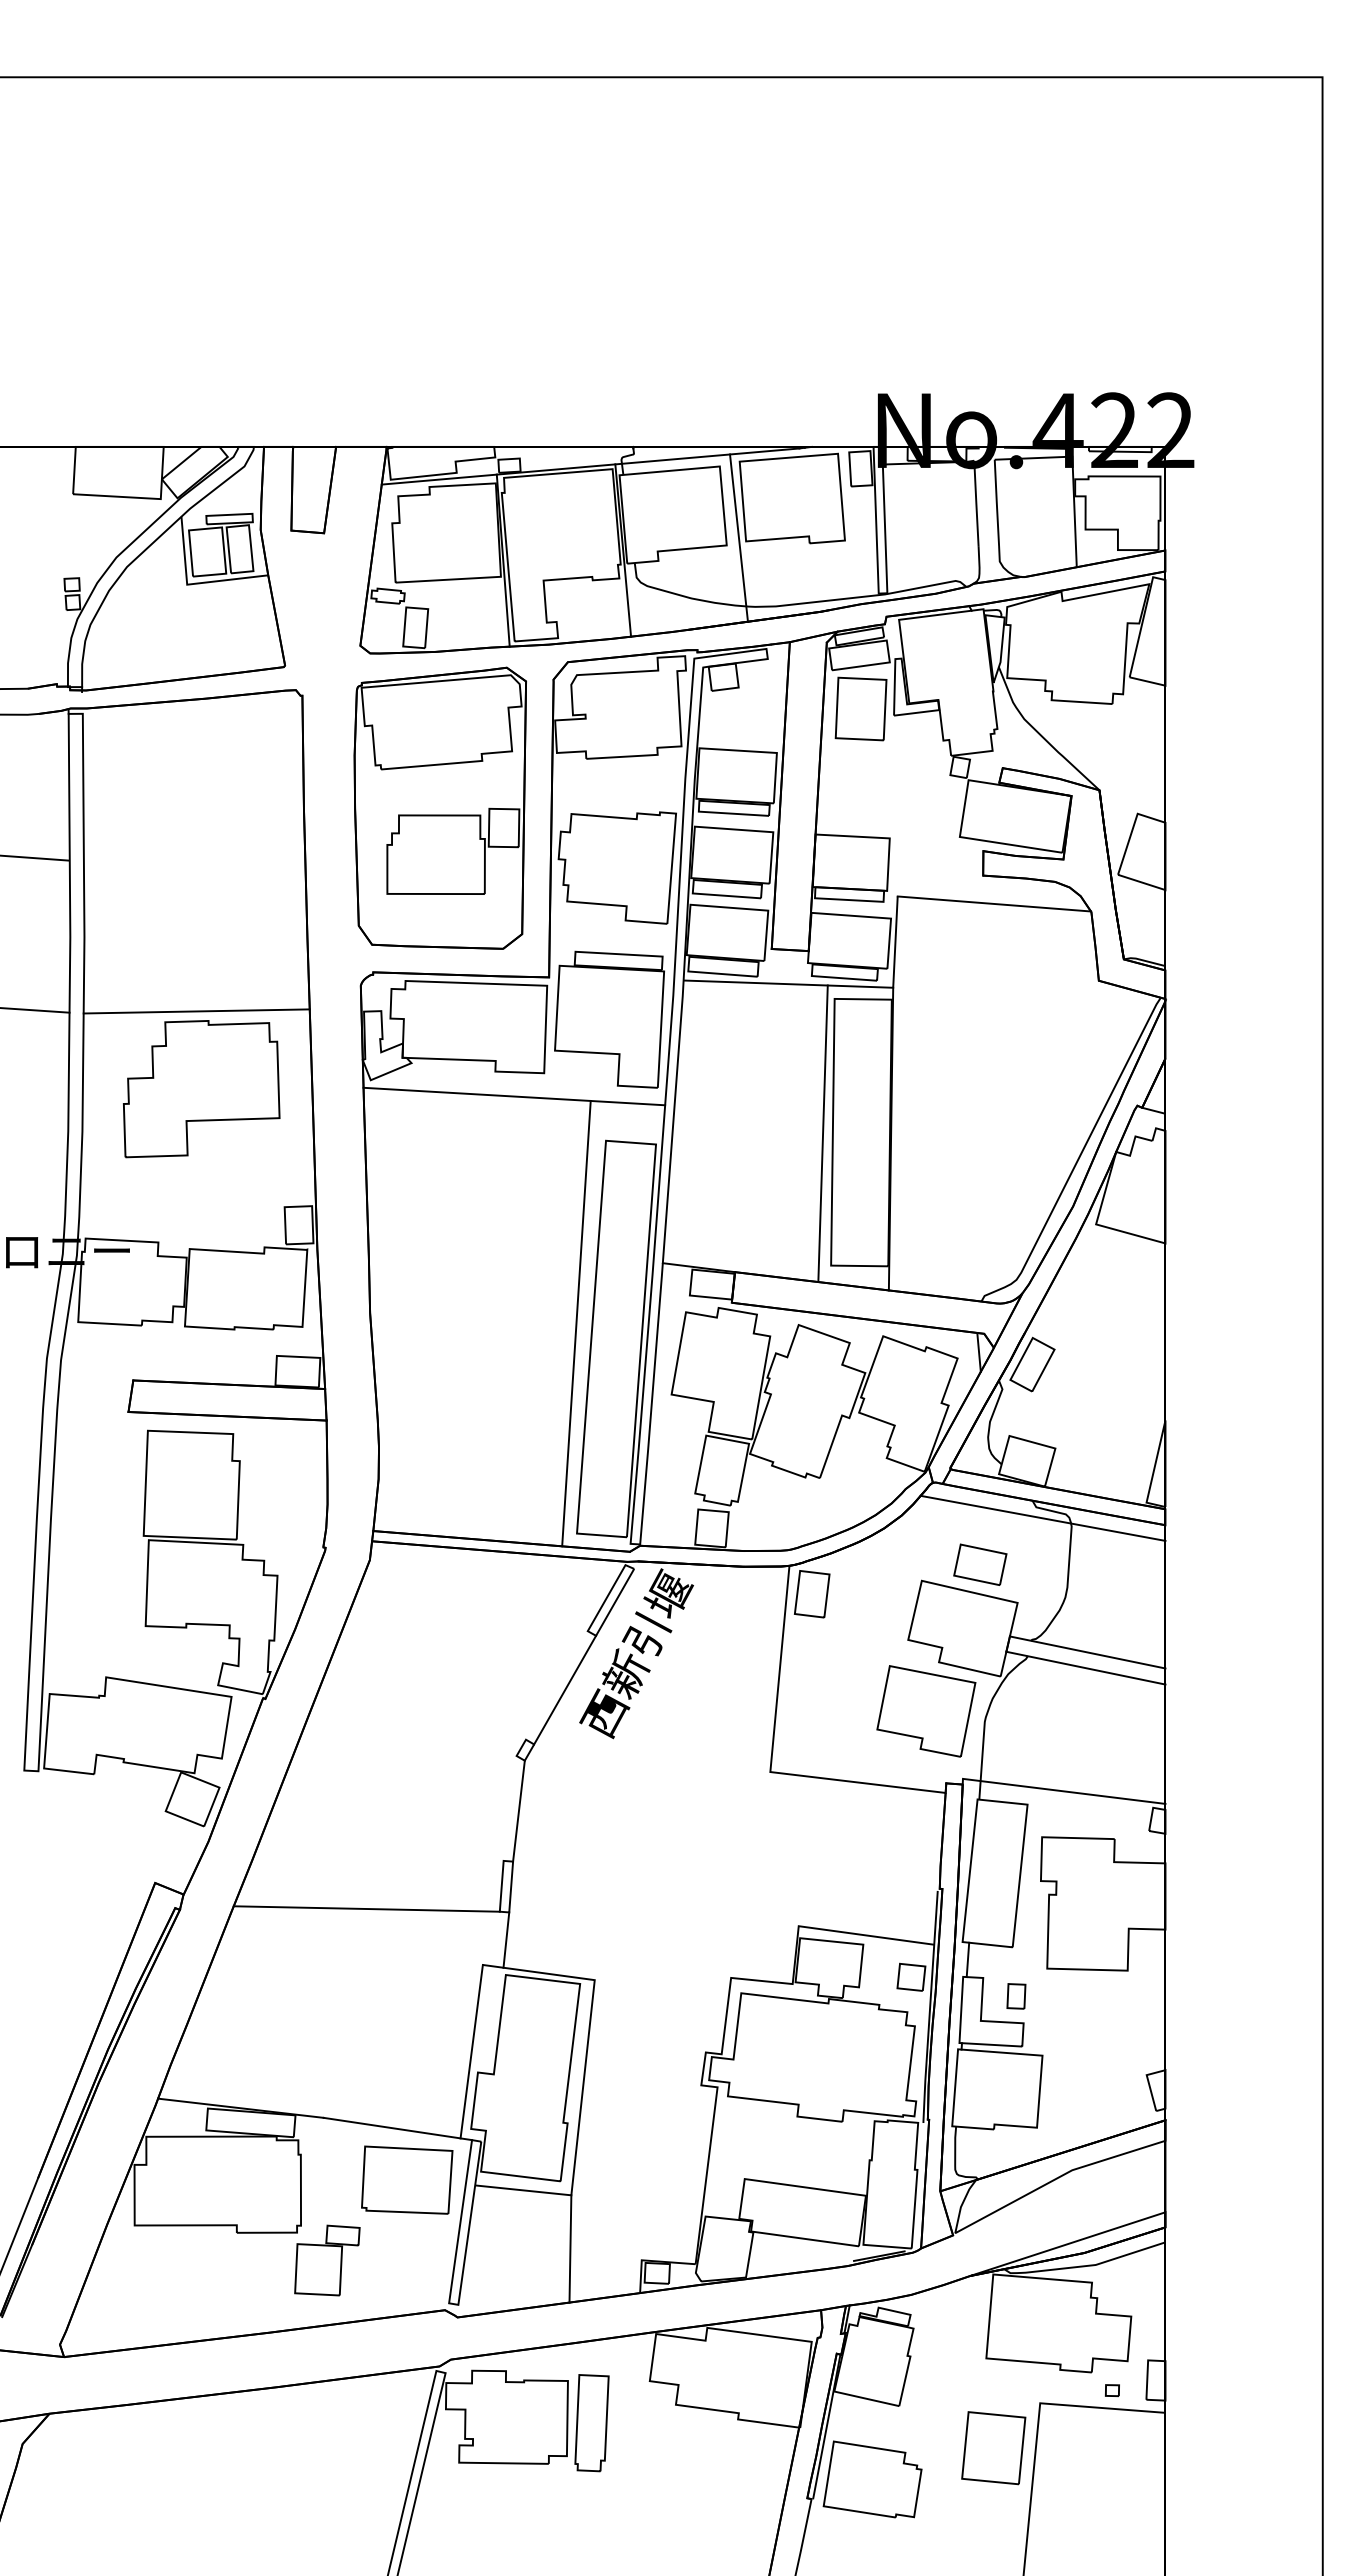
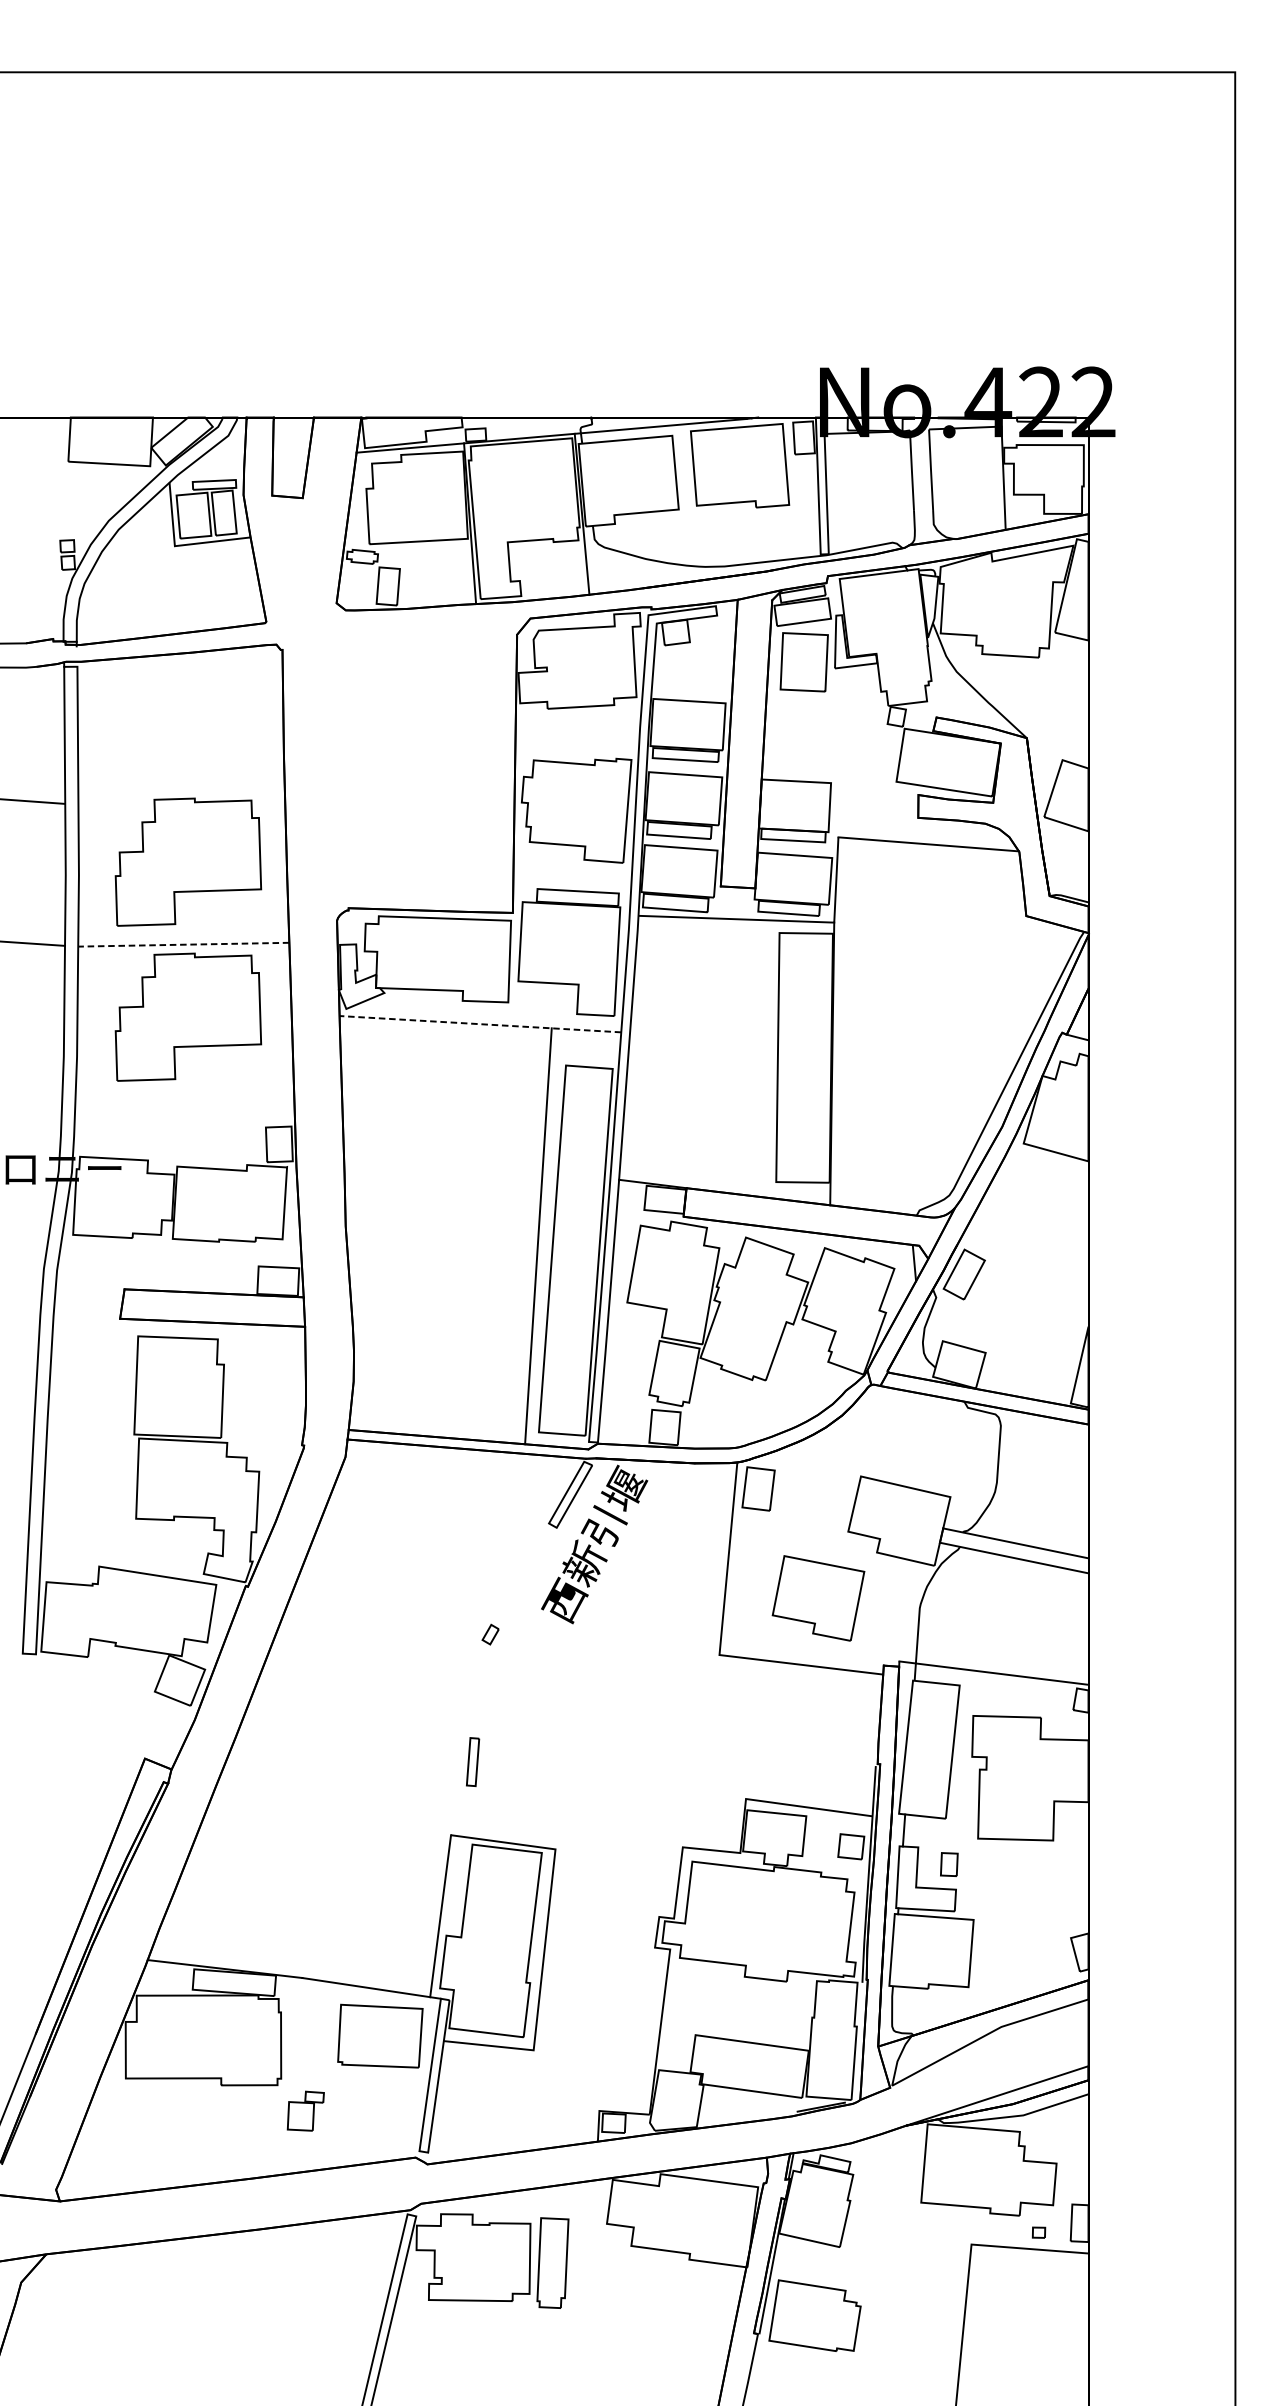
line: (738, 537) -> (689, 502), removed
part: (439, 807) -> (410, 754), removed
part: (201, 923) -> (188, 862), added
line: (196, 1011) -> (183, 944), solid -> dashed
line: (513, 1096) -> (479, 1024), solid -> dashed
line: (822, 1133) -> (768, 1058), removed
line: (1042, 1517) -> (973, 1417), removed
part: (980, 1564) -> (915, 1461), removed
line: (565, 1689) -> (528, 1577), removed
part: (926, 1711) -> (818, 1598), moved
line: (518, 1810) -> (484, 1690), removed
line: (366, 1908) -> (342, 1782), removed
line: (506, 1939) -> (473, 1811), removed
line: (570, 2248) -> (532, 2100), removed
part: (327, 2260) -> (305, 2111), size x0.6
part: (993, 2448) -> (927, 2286), removed

